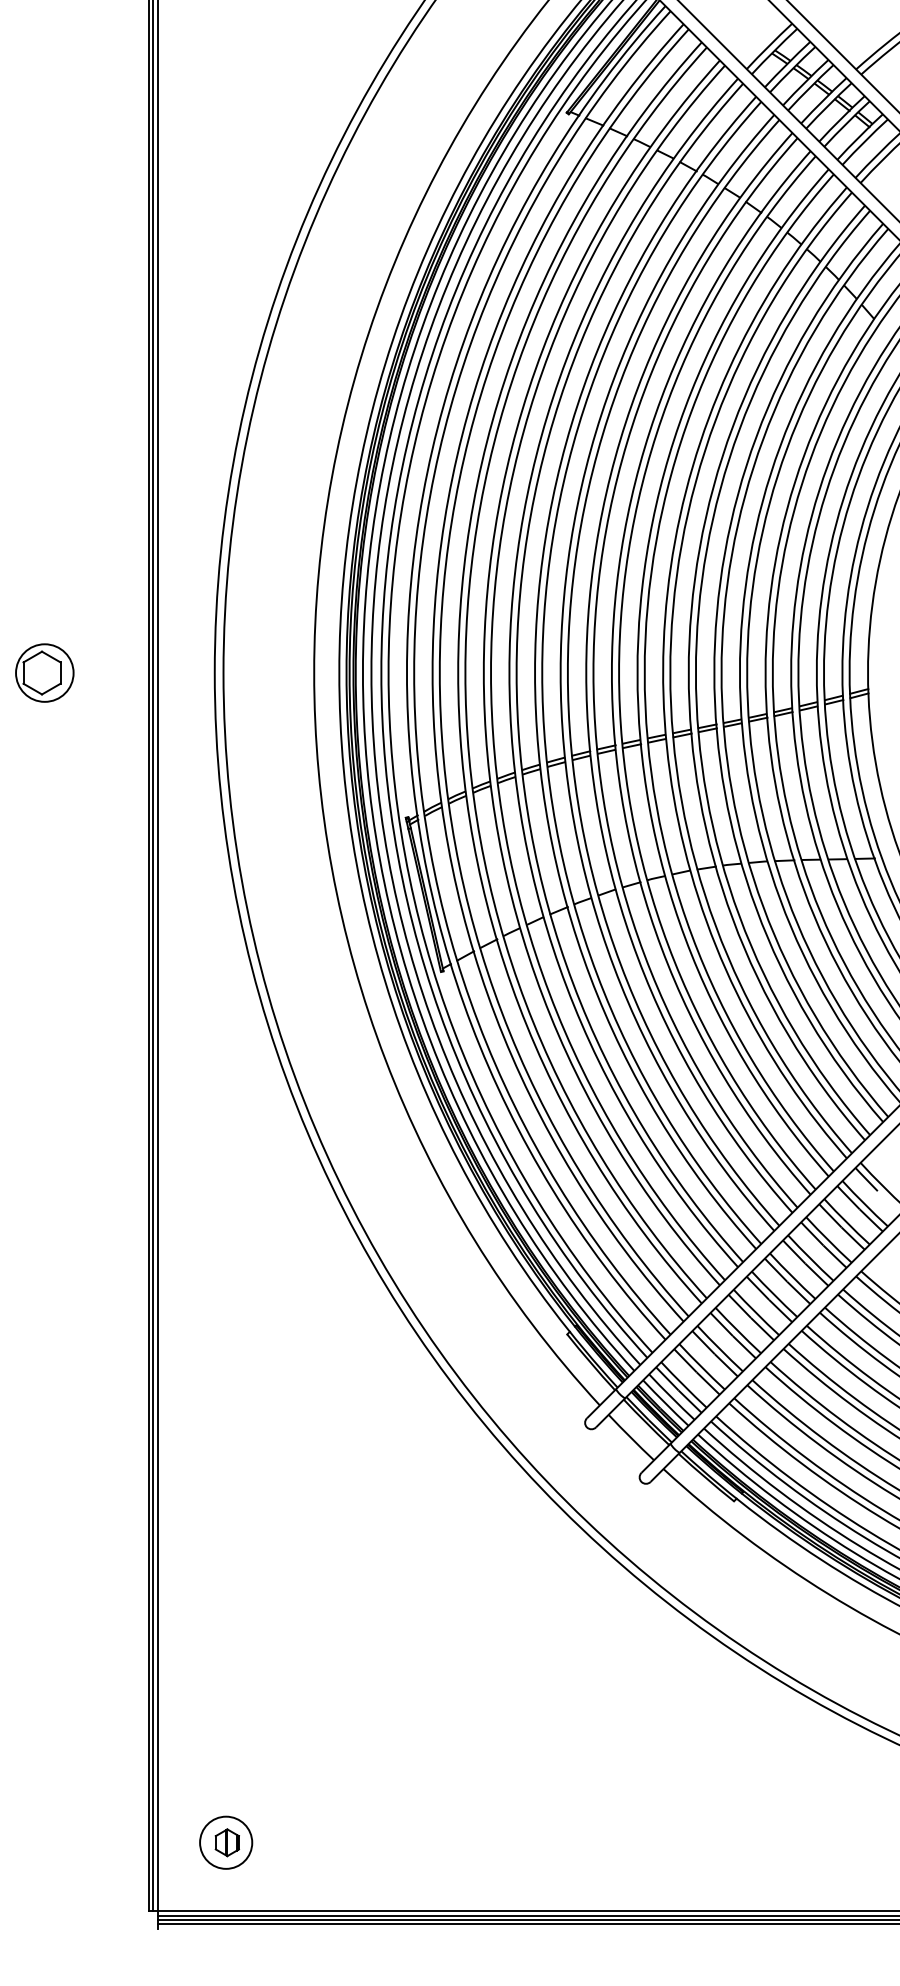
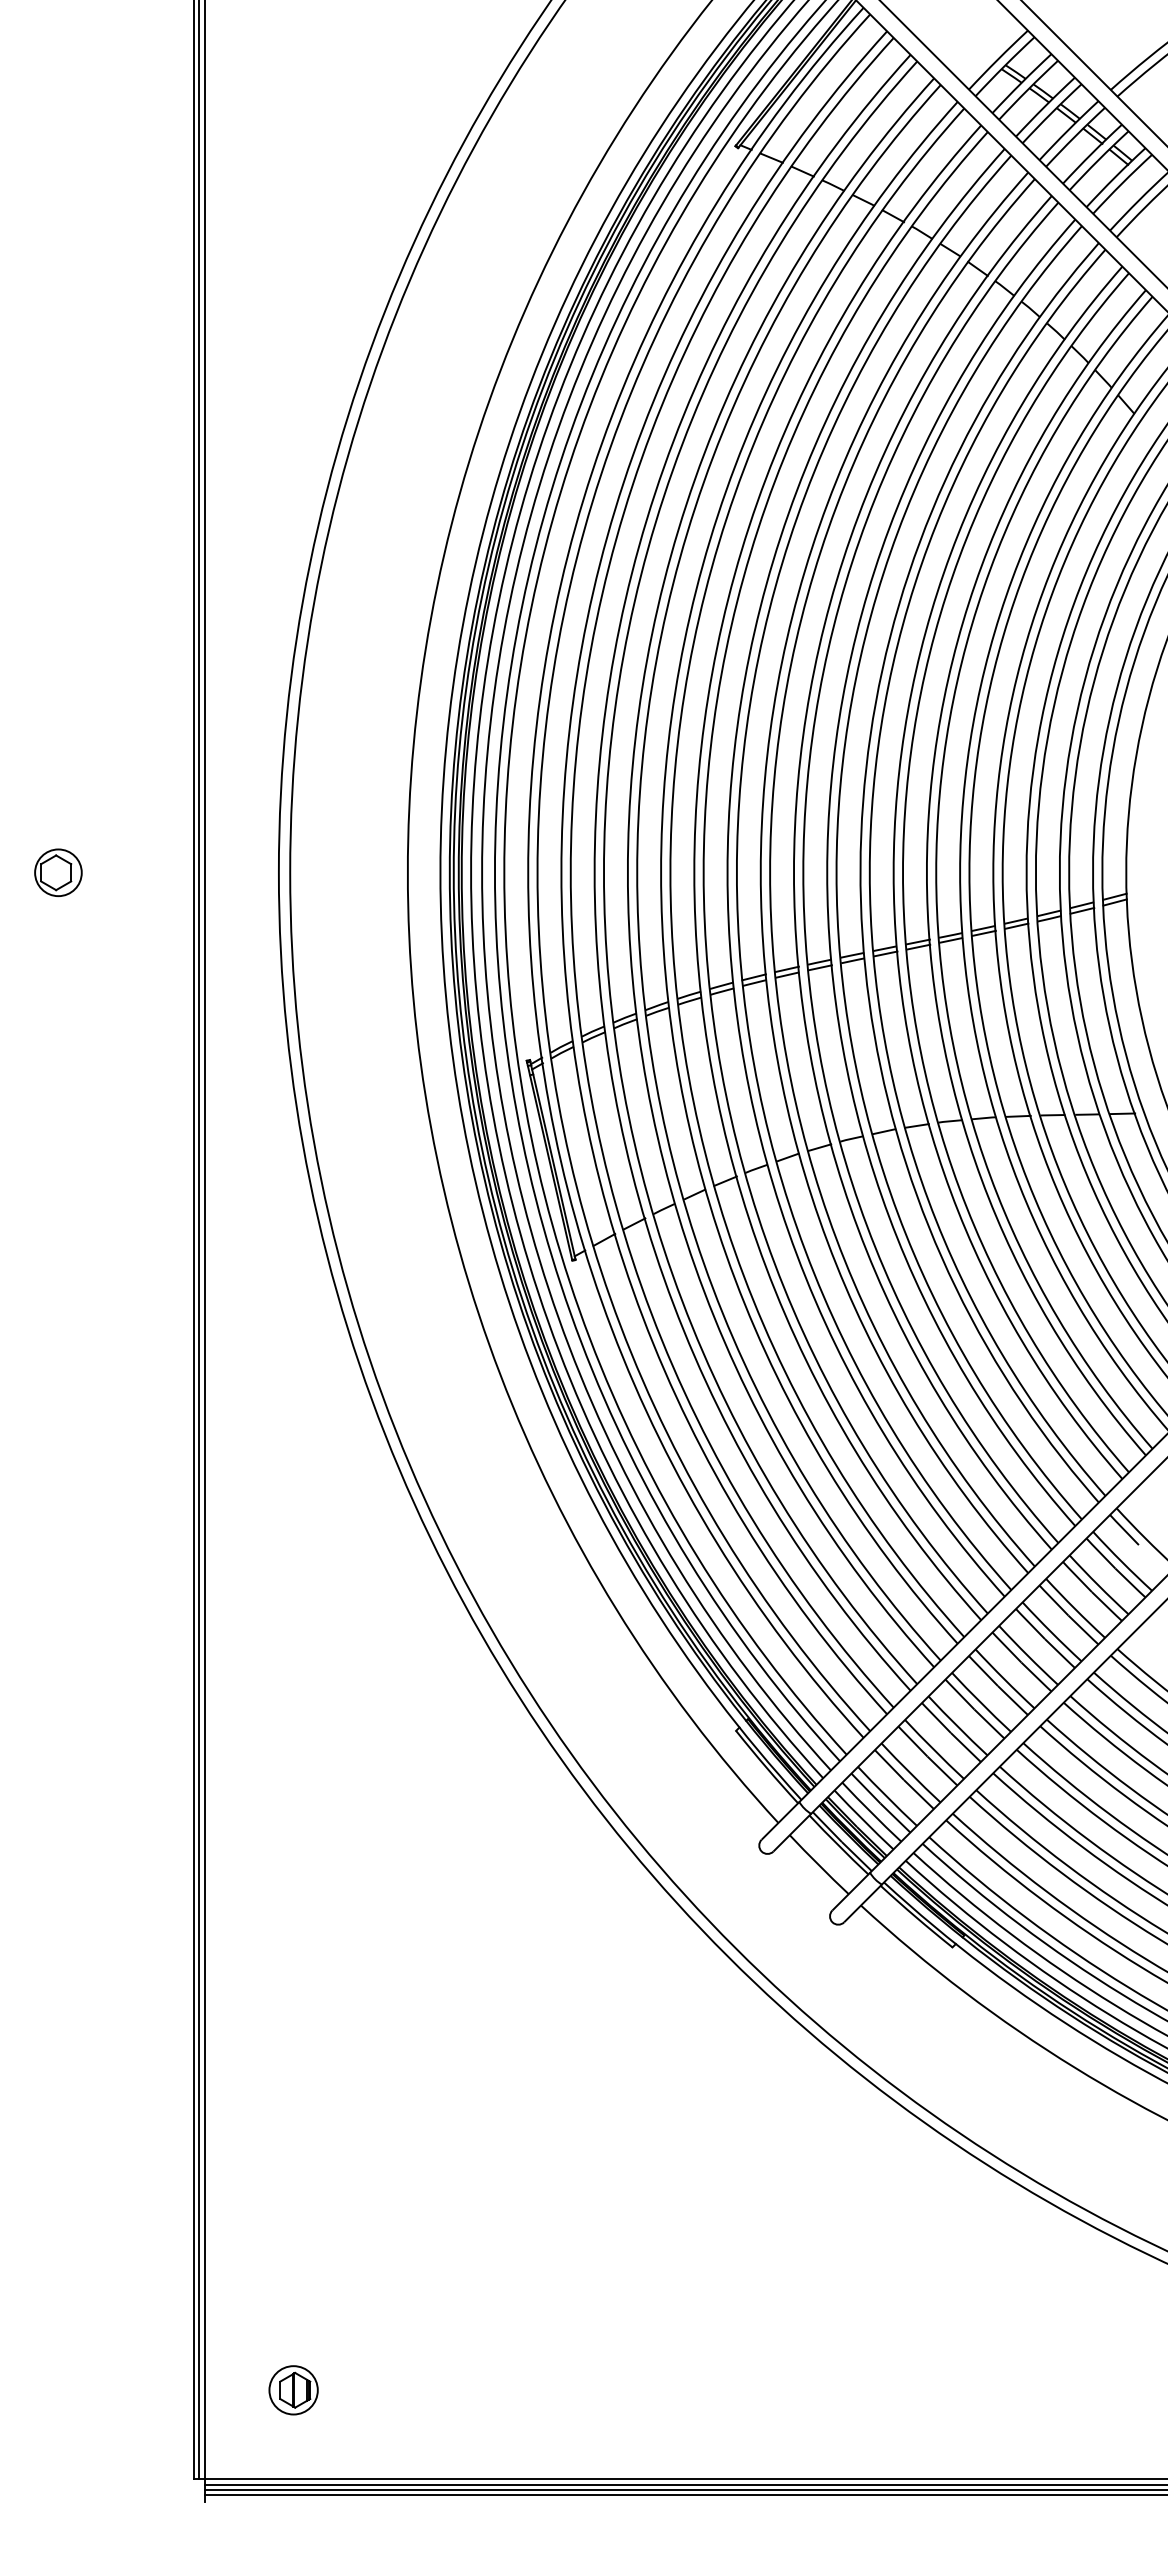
part: (44, 672) -> (58, 872), size x0.62
circle: (226, 1842) -> (293, 2390), size x0.71

